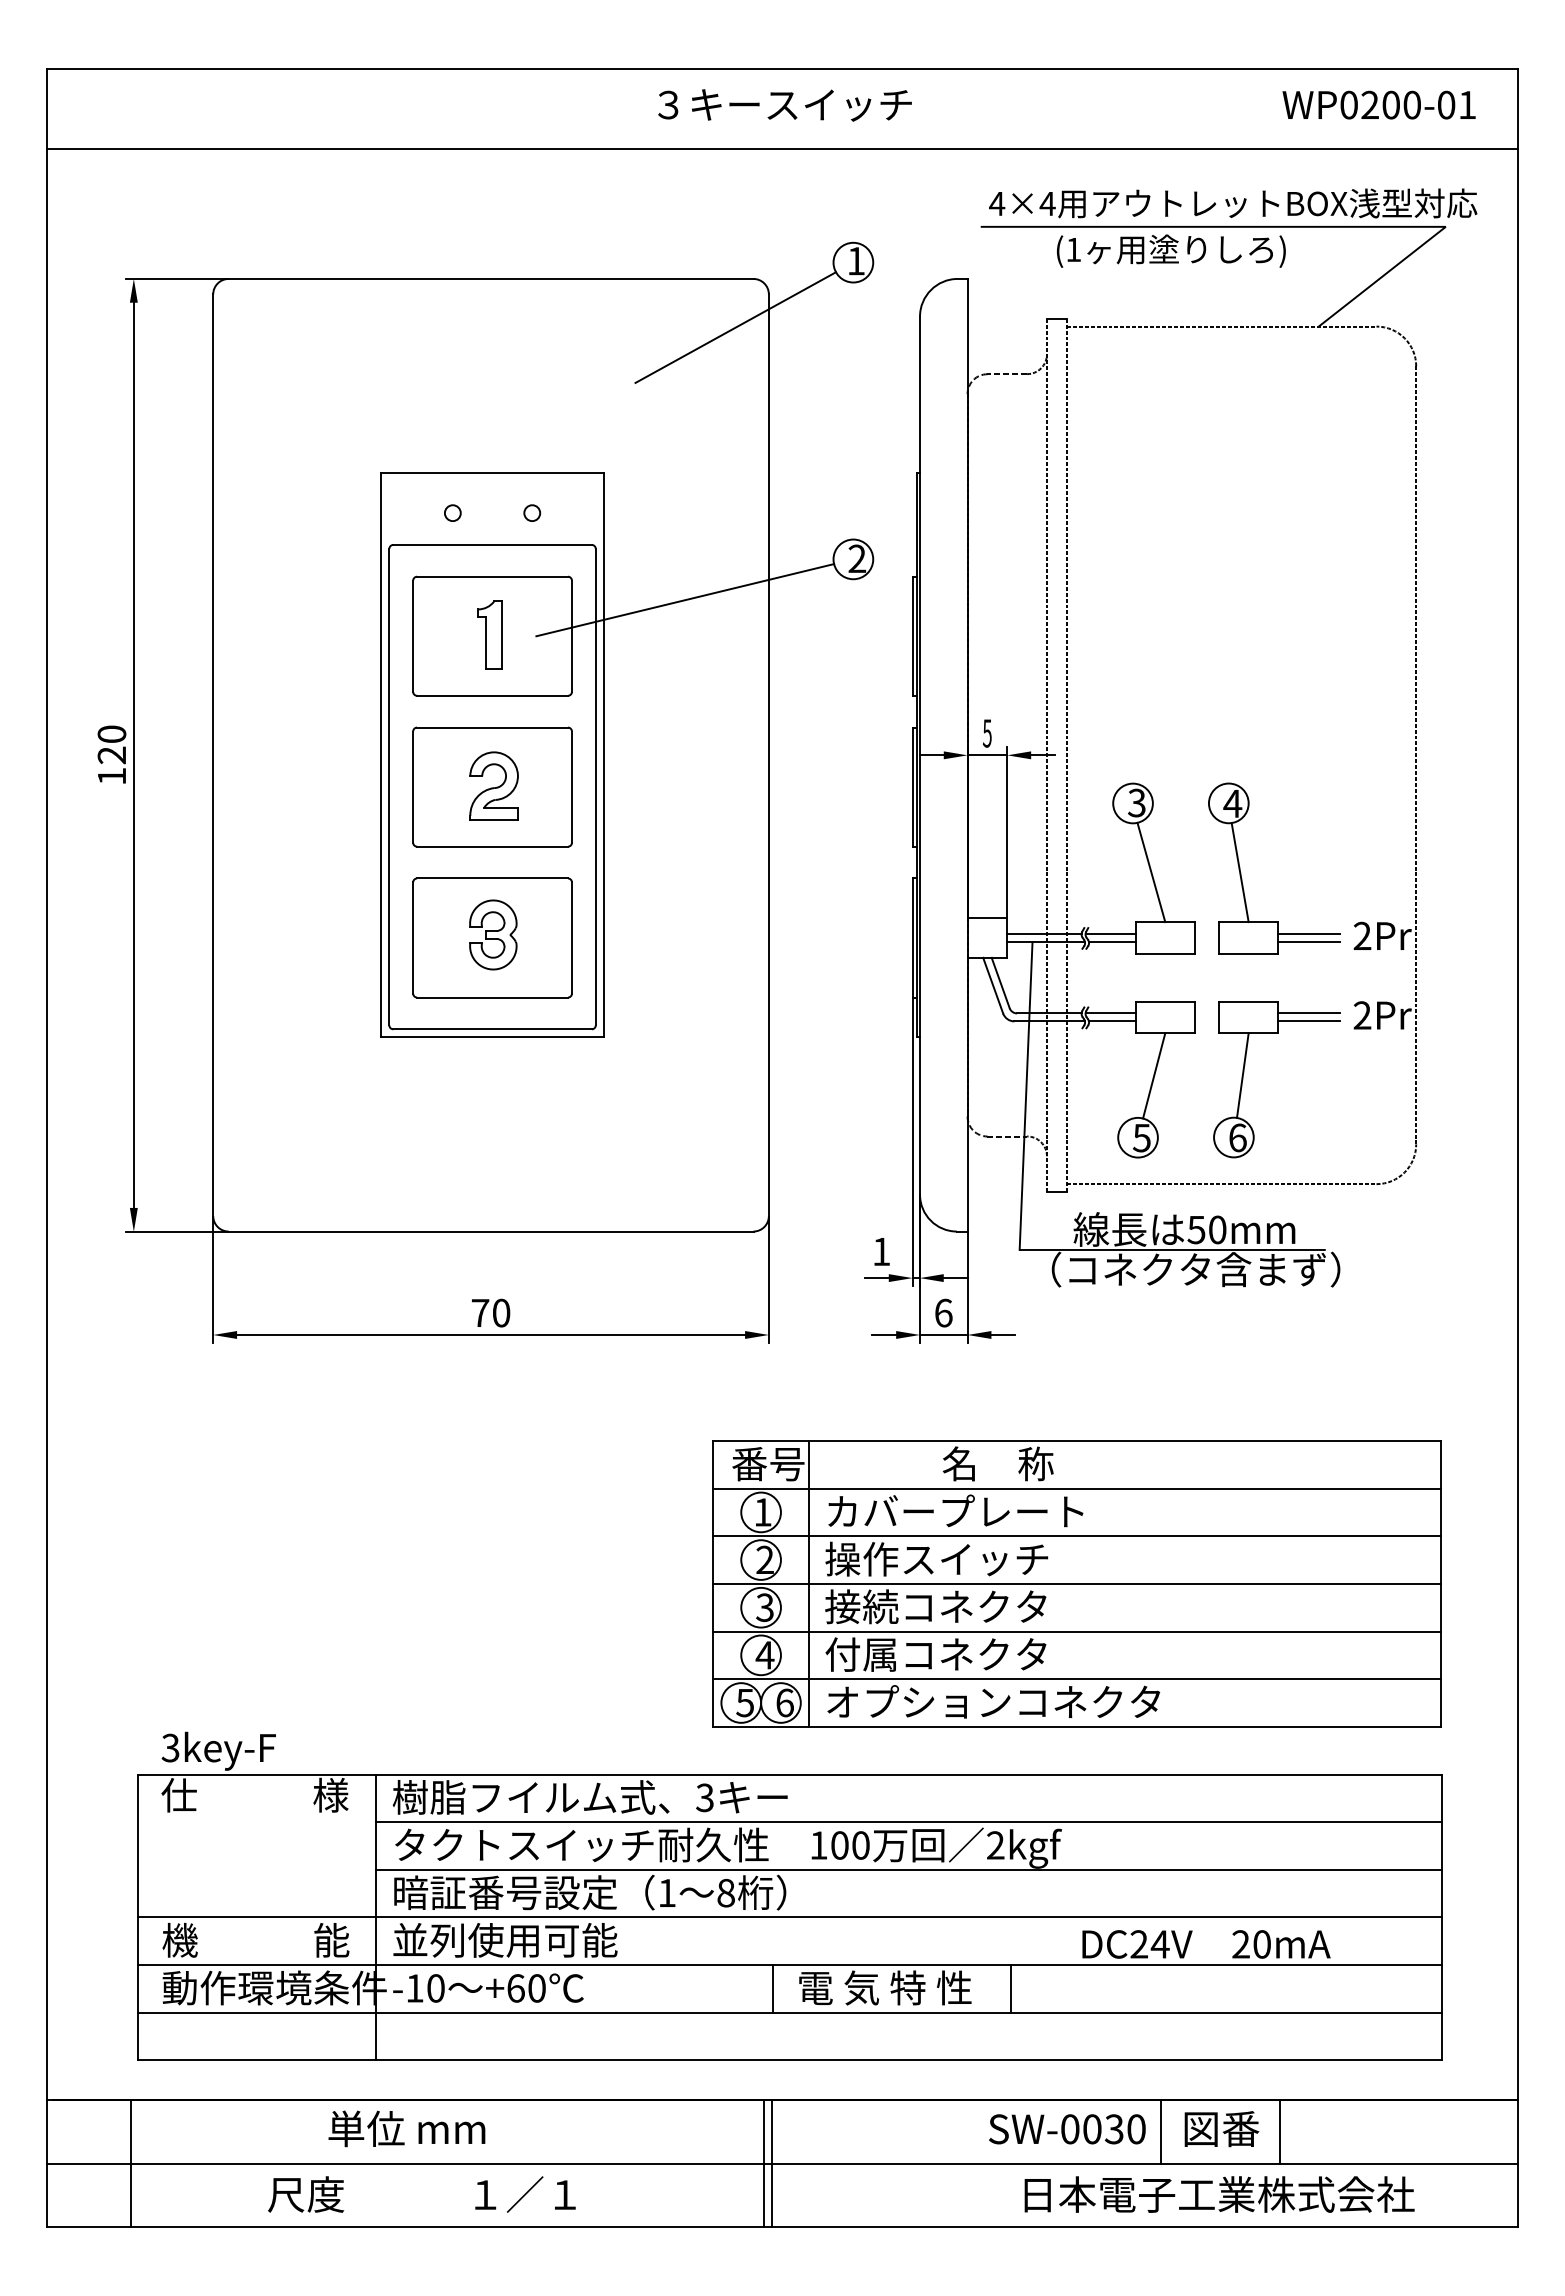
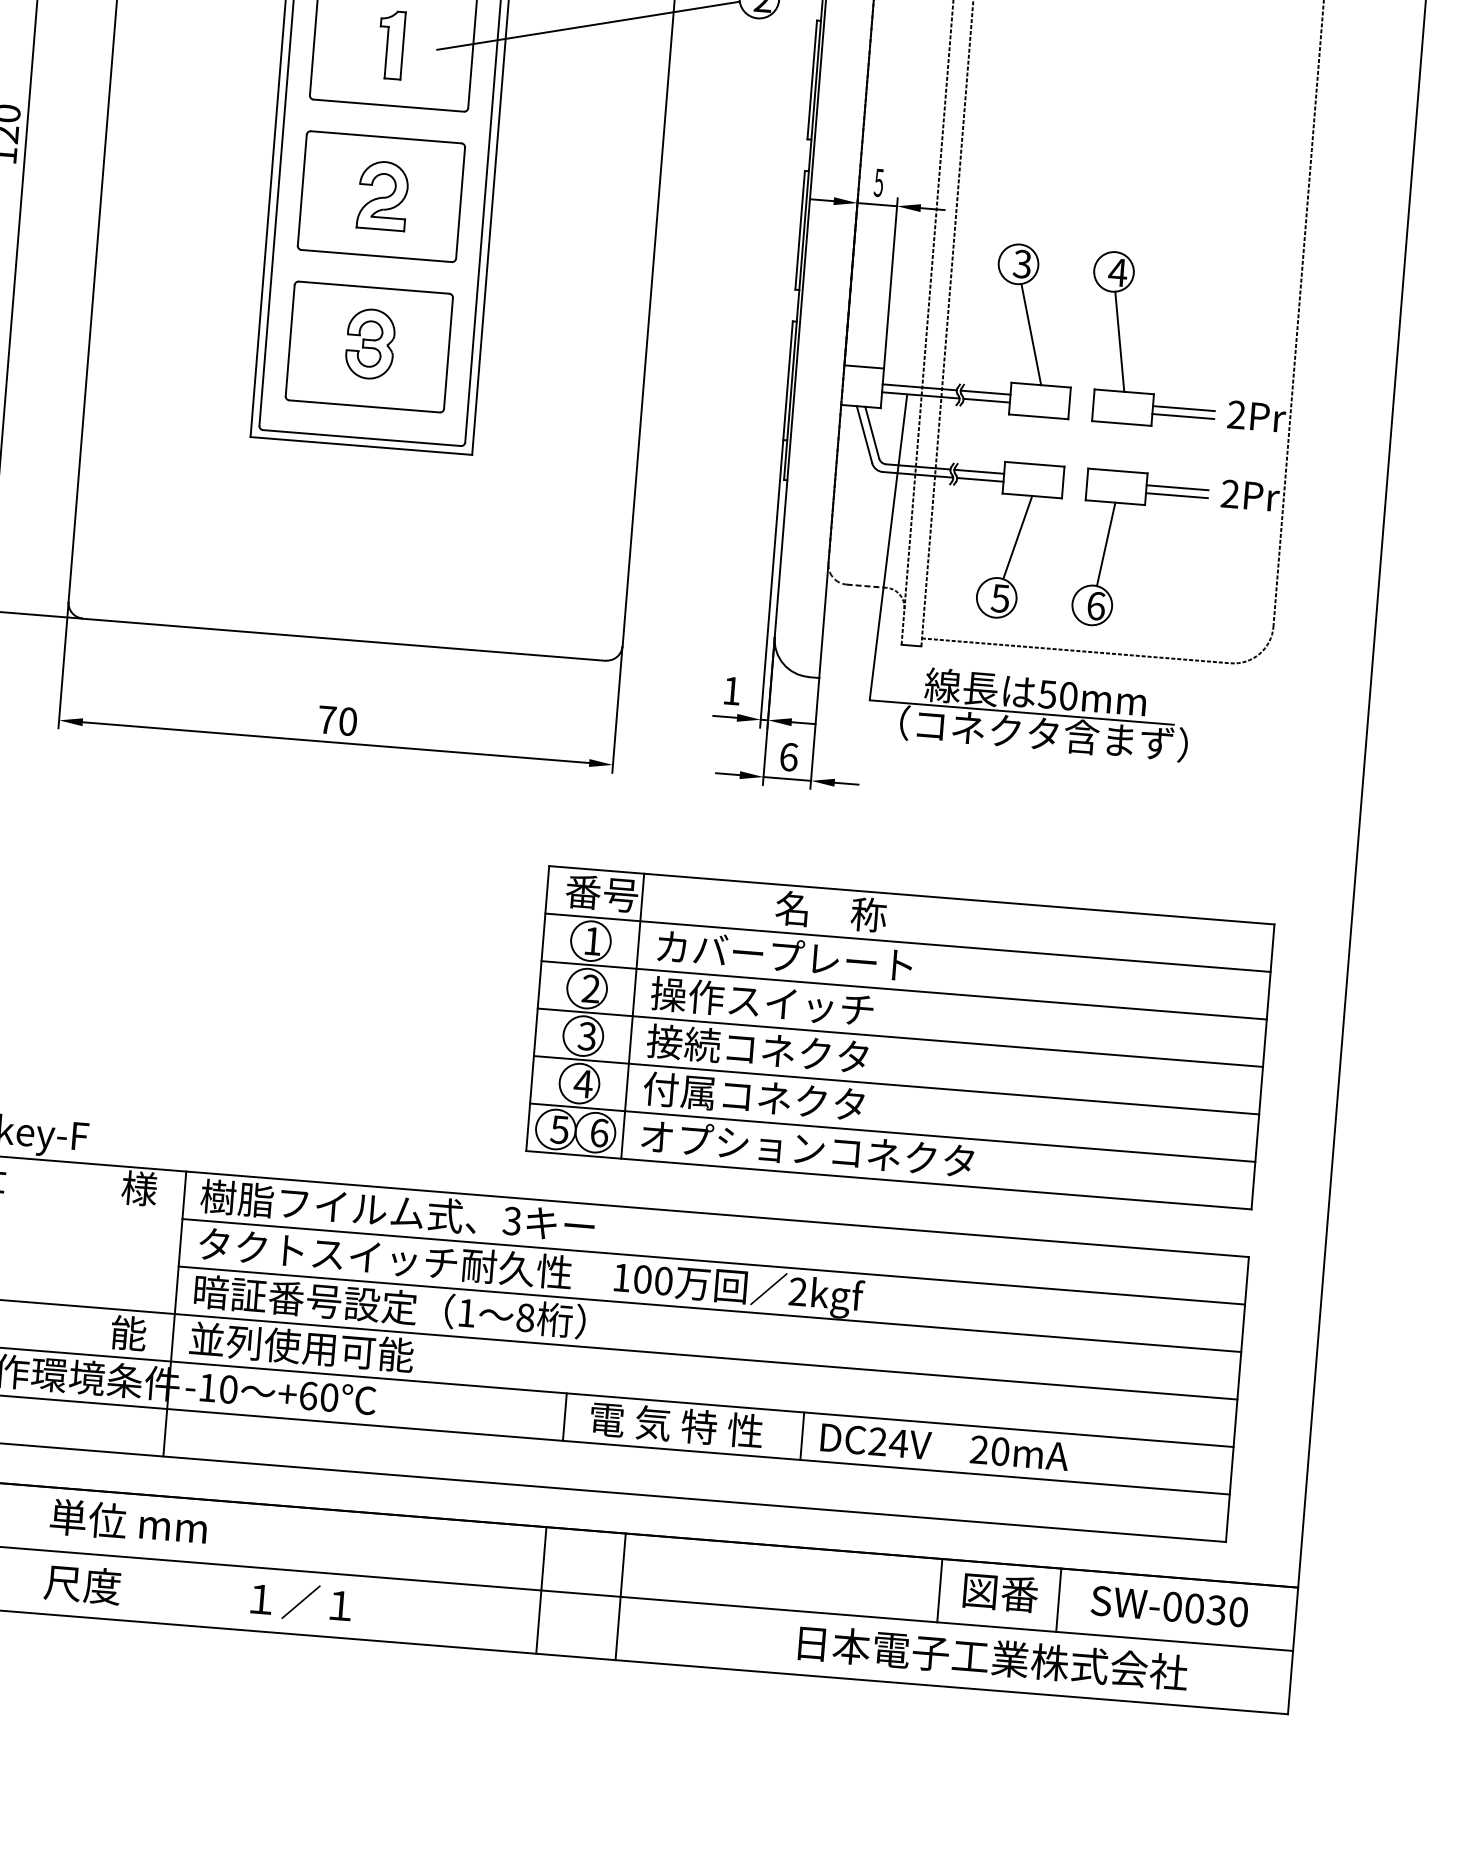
text: (1206, 1944) -> (944, 1447), moved
text: (406, 2128) -> (128, 1521), moved
text: (1067, 2129) -> (1169, 1606), moved
line: (772, 2163) -> (620, 1596), moved

